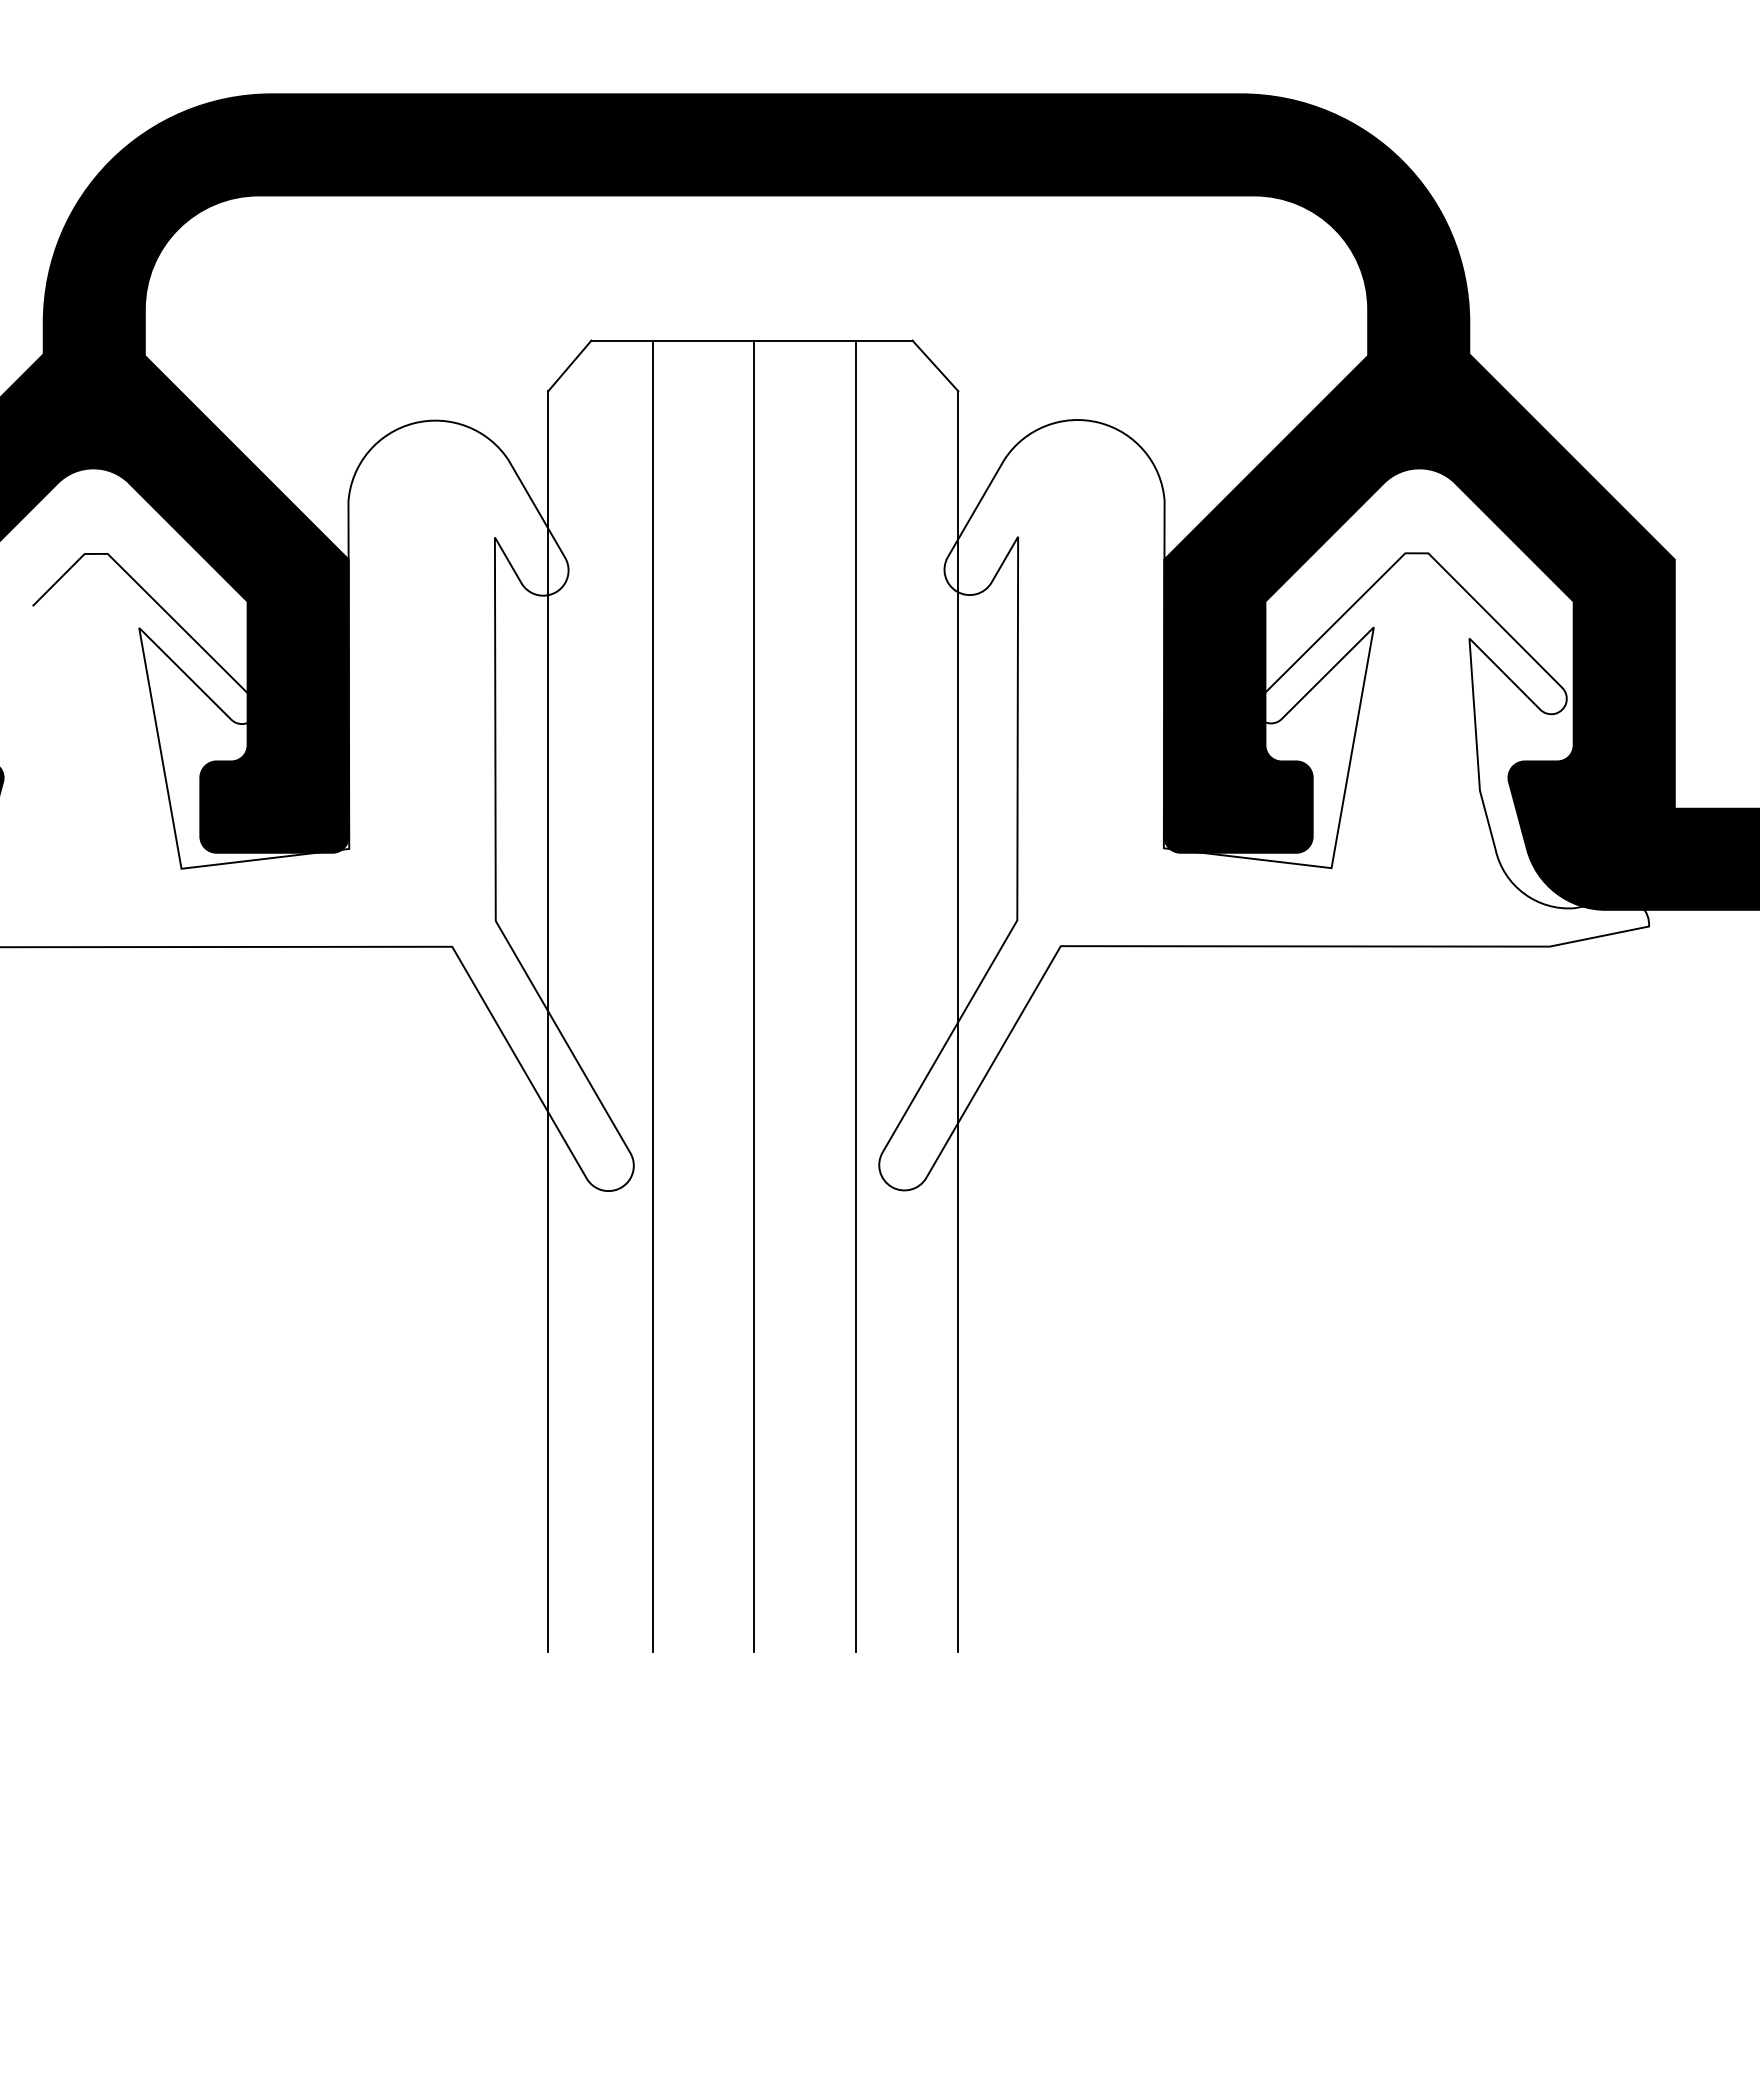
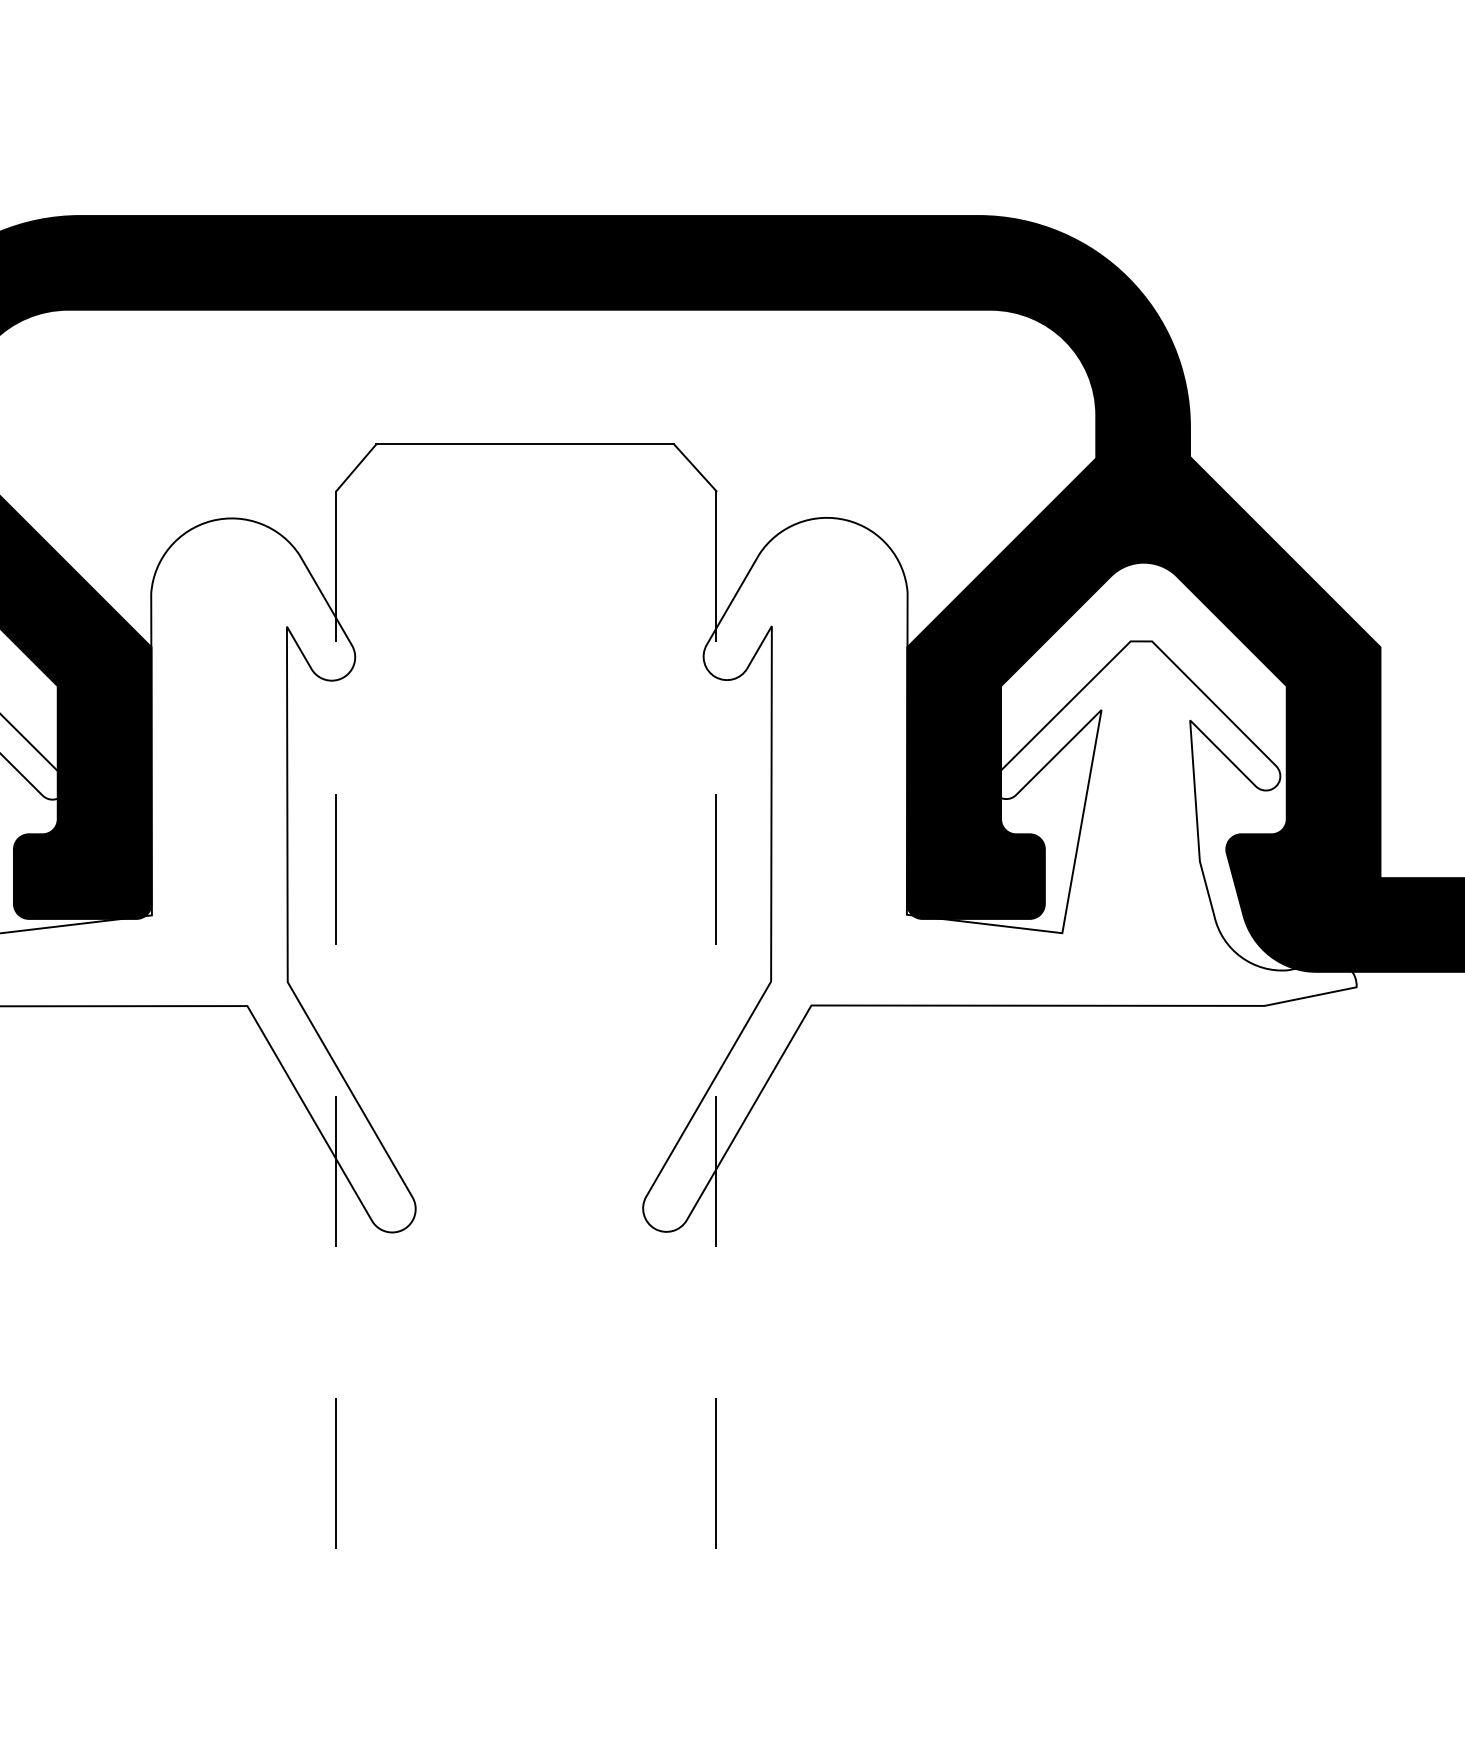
line: (652, 996) -> (432, 1052), removed
line: (754, 996) -> (527, 1052), removed
line: (856, 996) -> (622, 1052), removed
line: (548, 1022) -> (336, 1076), solid -> dashed
line: (958, 1022) -> (716, 1076), solid -> dashed

